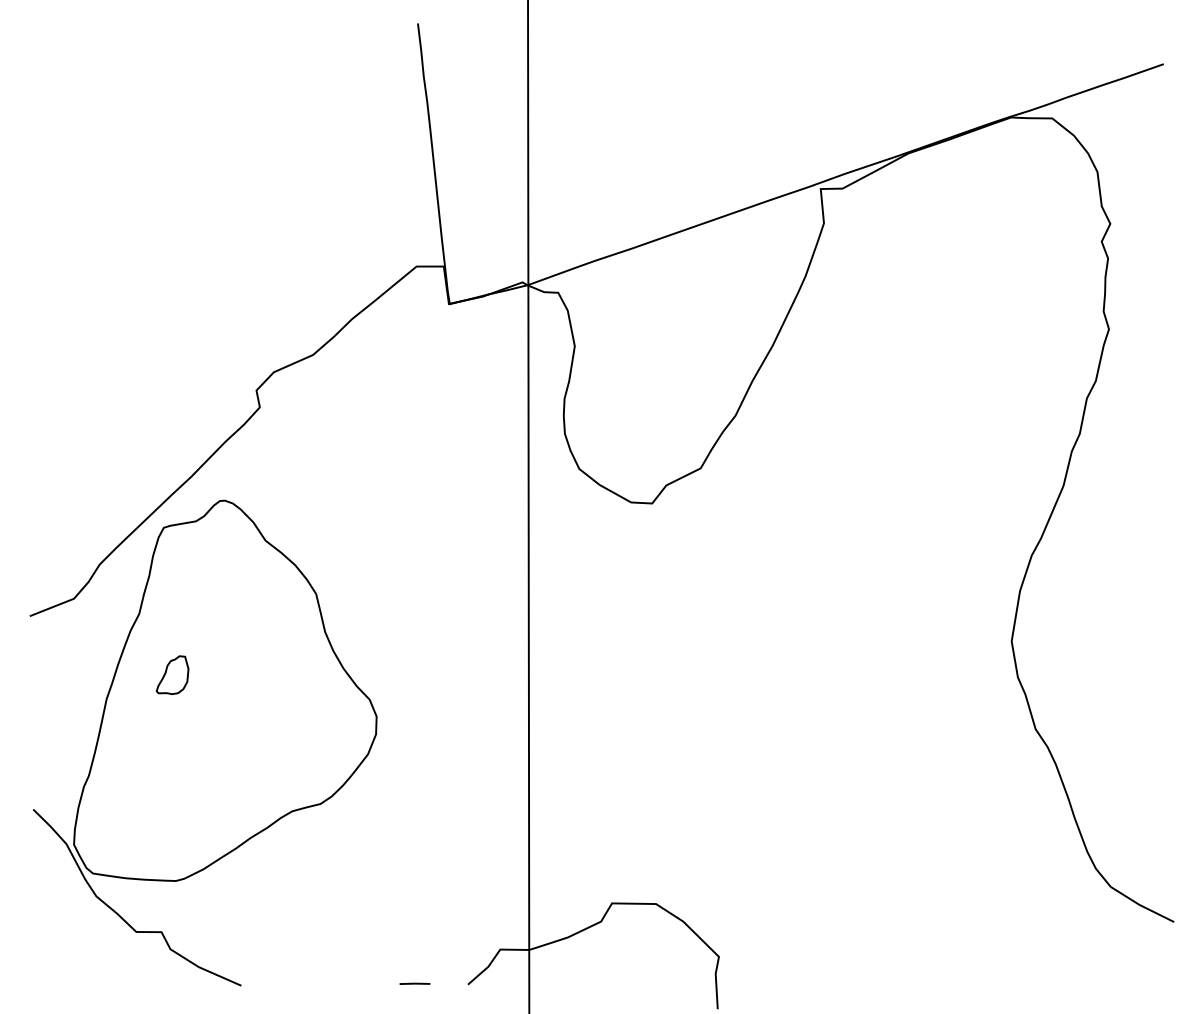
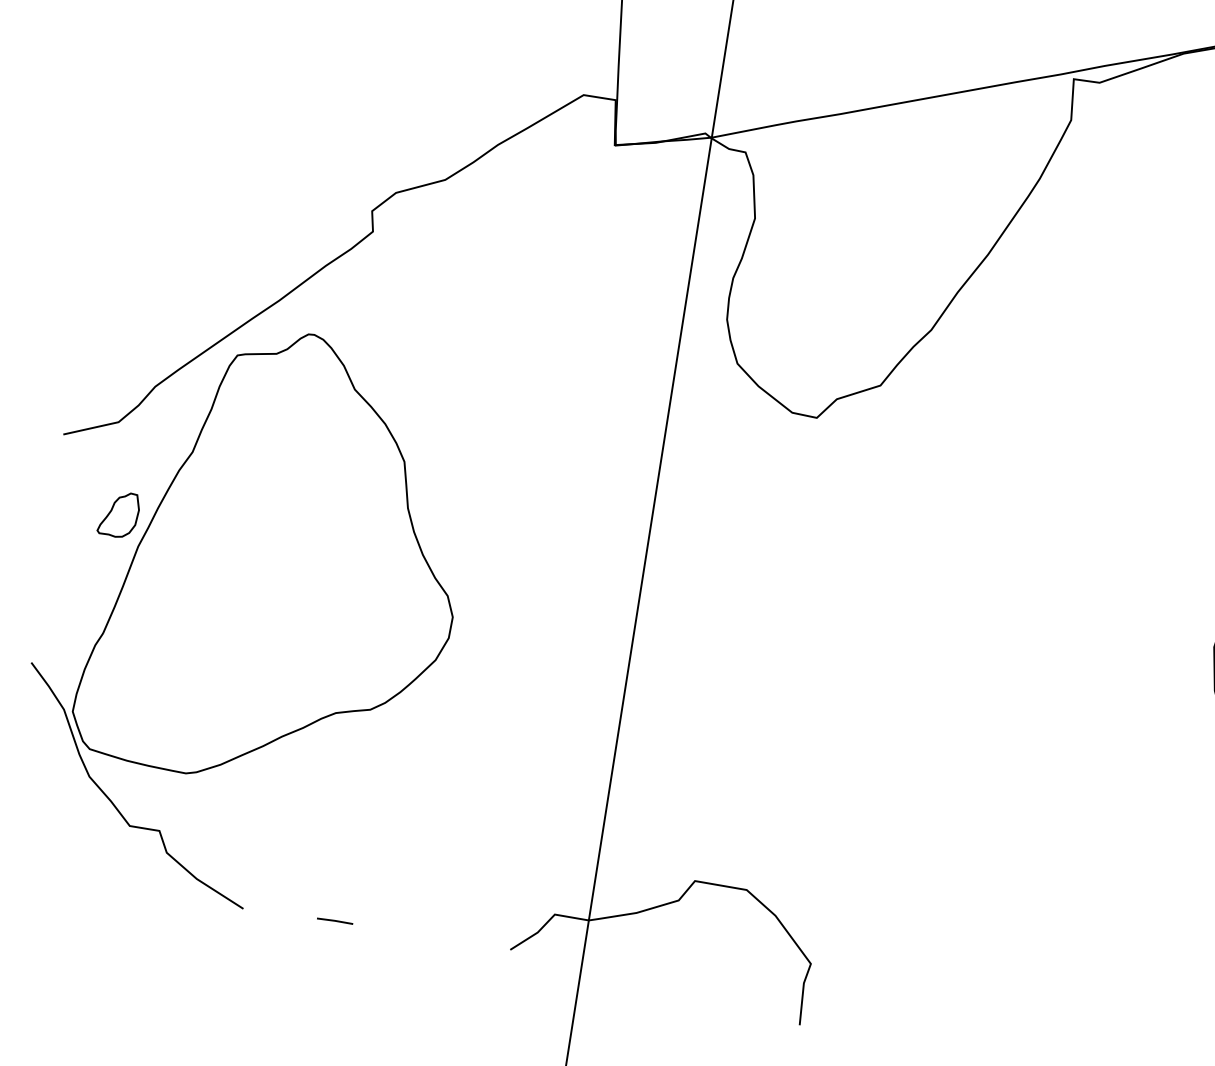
part: (172, 675) -> (118, 514), moved
line: (414, 983) -> (334, 920), moved

